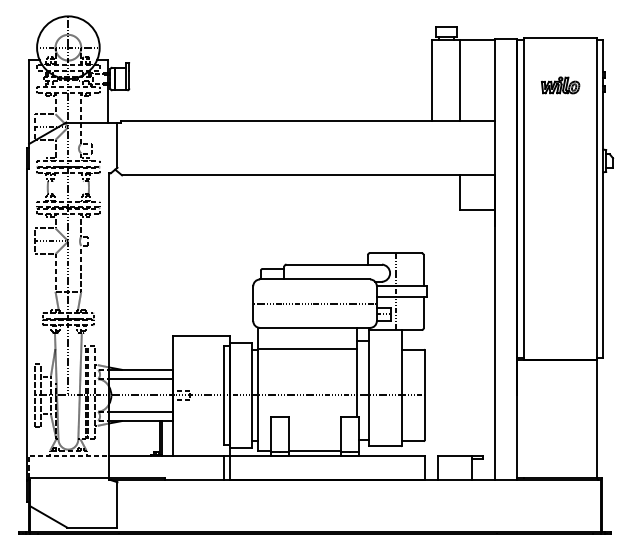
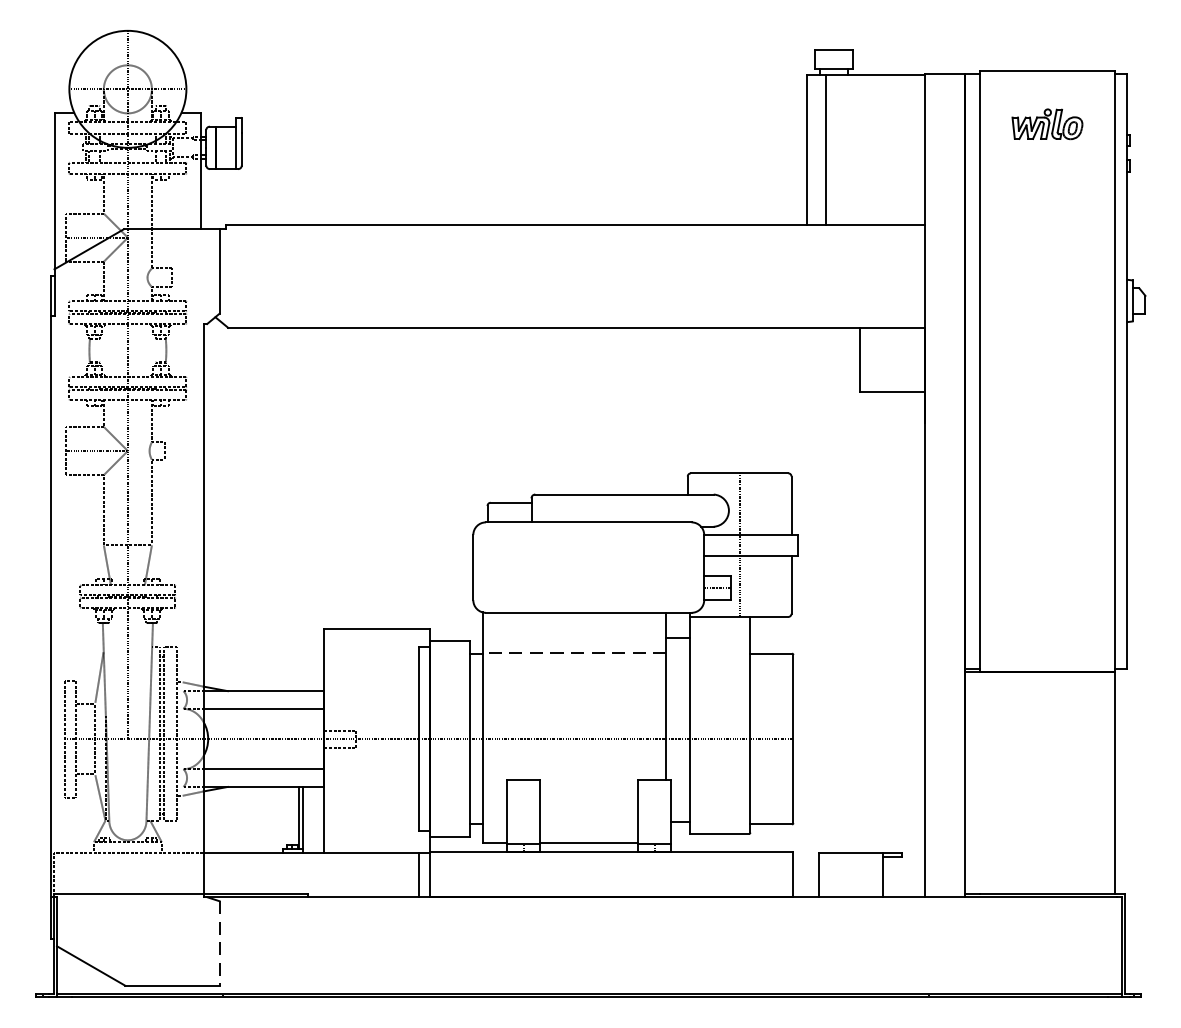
line: (460, 80) -> (826, 150), moved
part: (560, 85) -> (1047, 124), moved
line: (314, 303) -> (587, 567), removed
line: (306, 349) -> (572, 653), solid -> dashed
line: (117, 504) -> (219, 942), solid -> dashed

